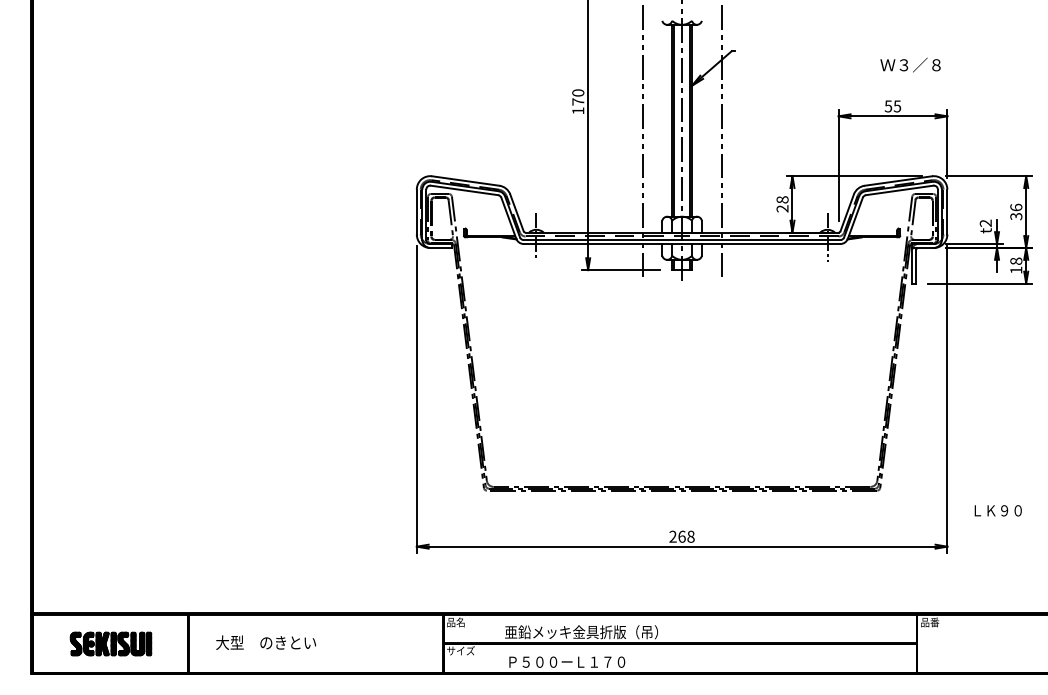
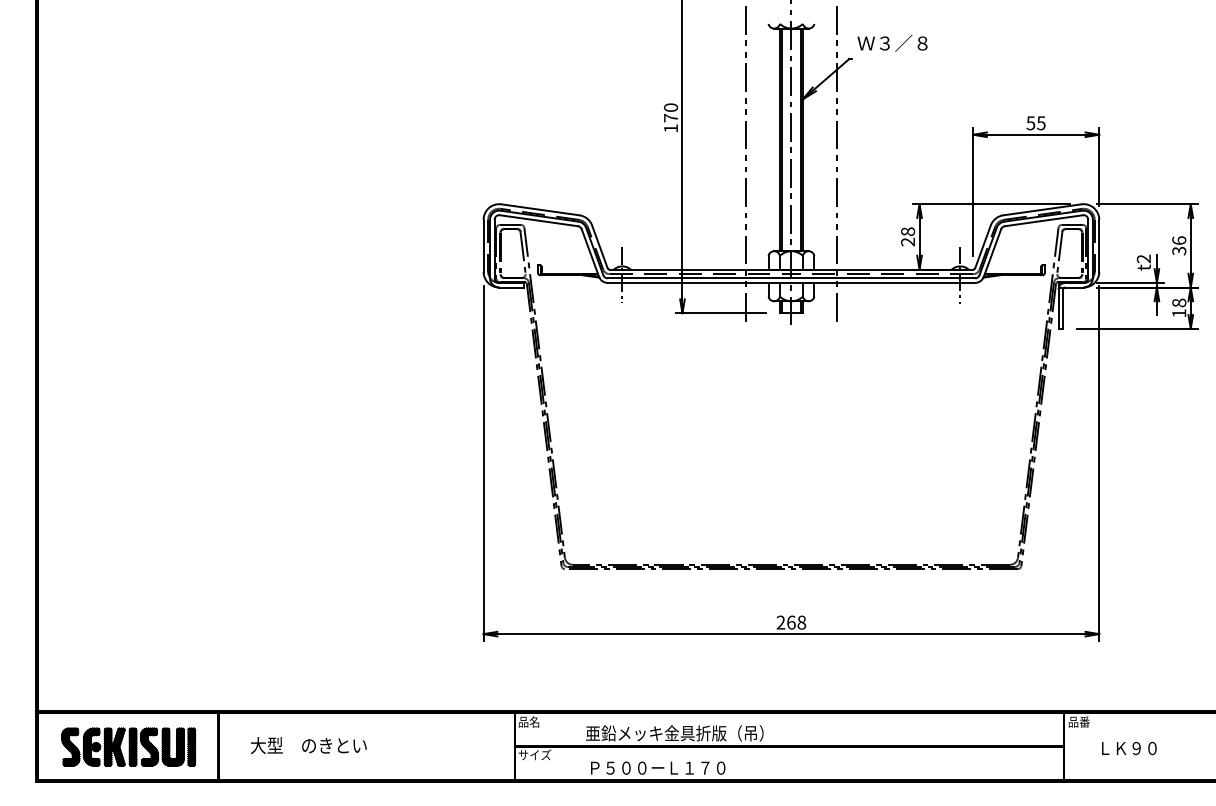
text: (910, 64) -> (892, 42), moved
text: (998, 510) -> (1129, 748), moved
part: (110, 643) -> (128, 746), size x1.43

